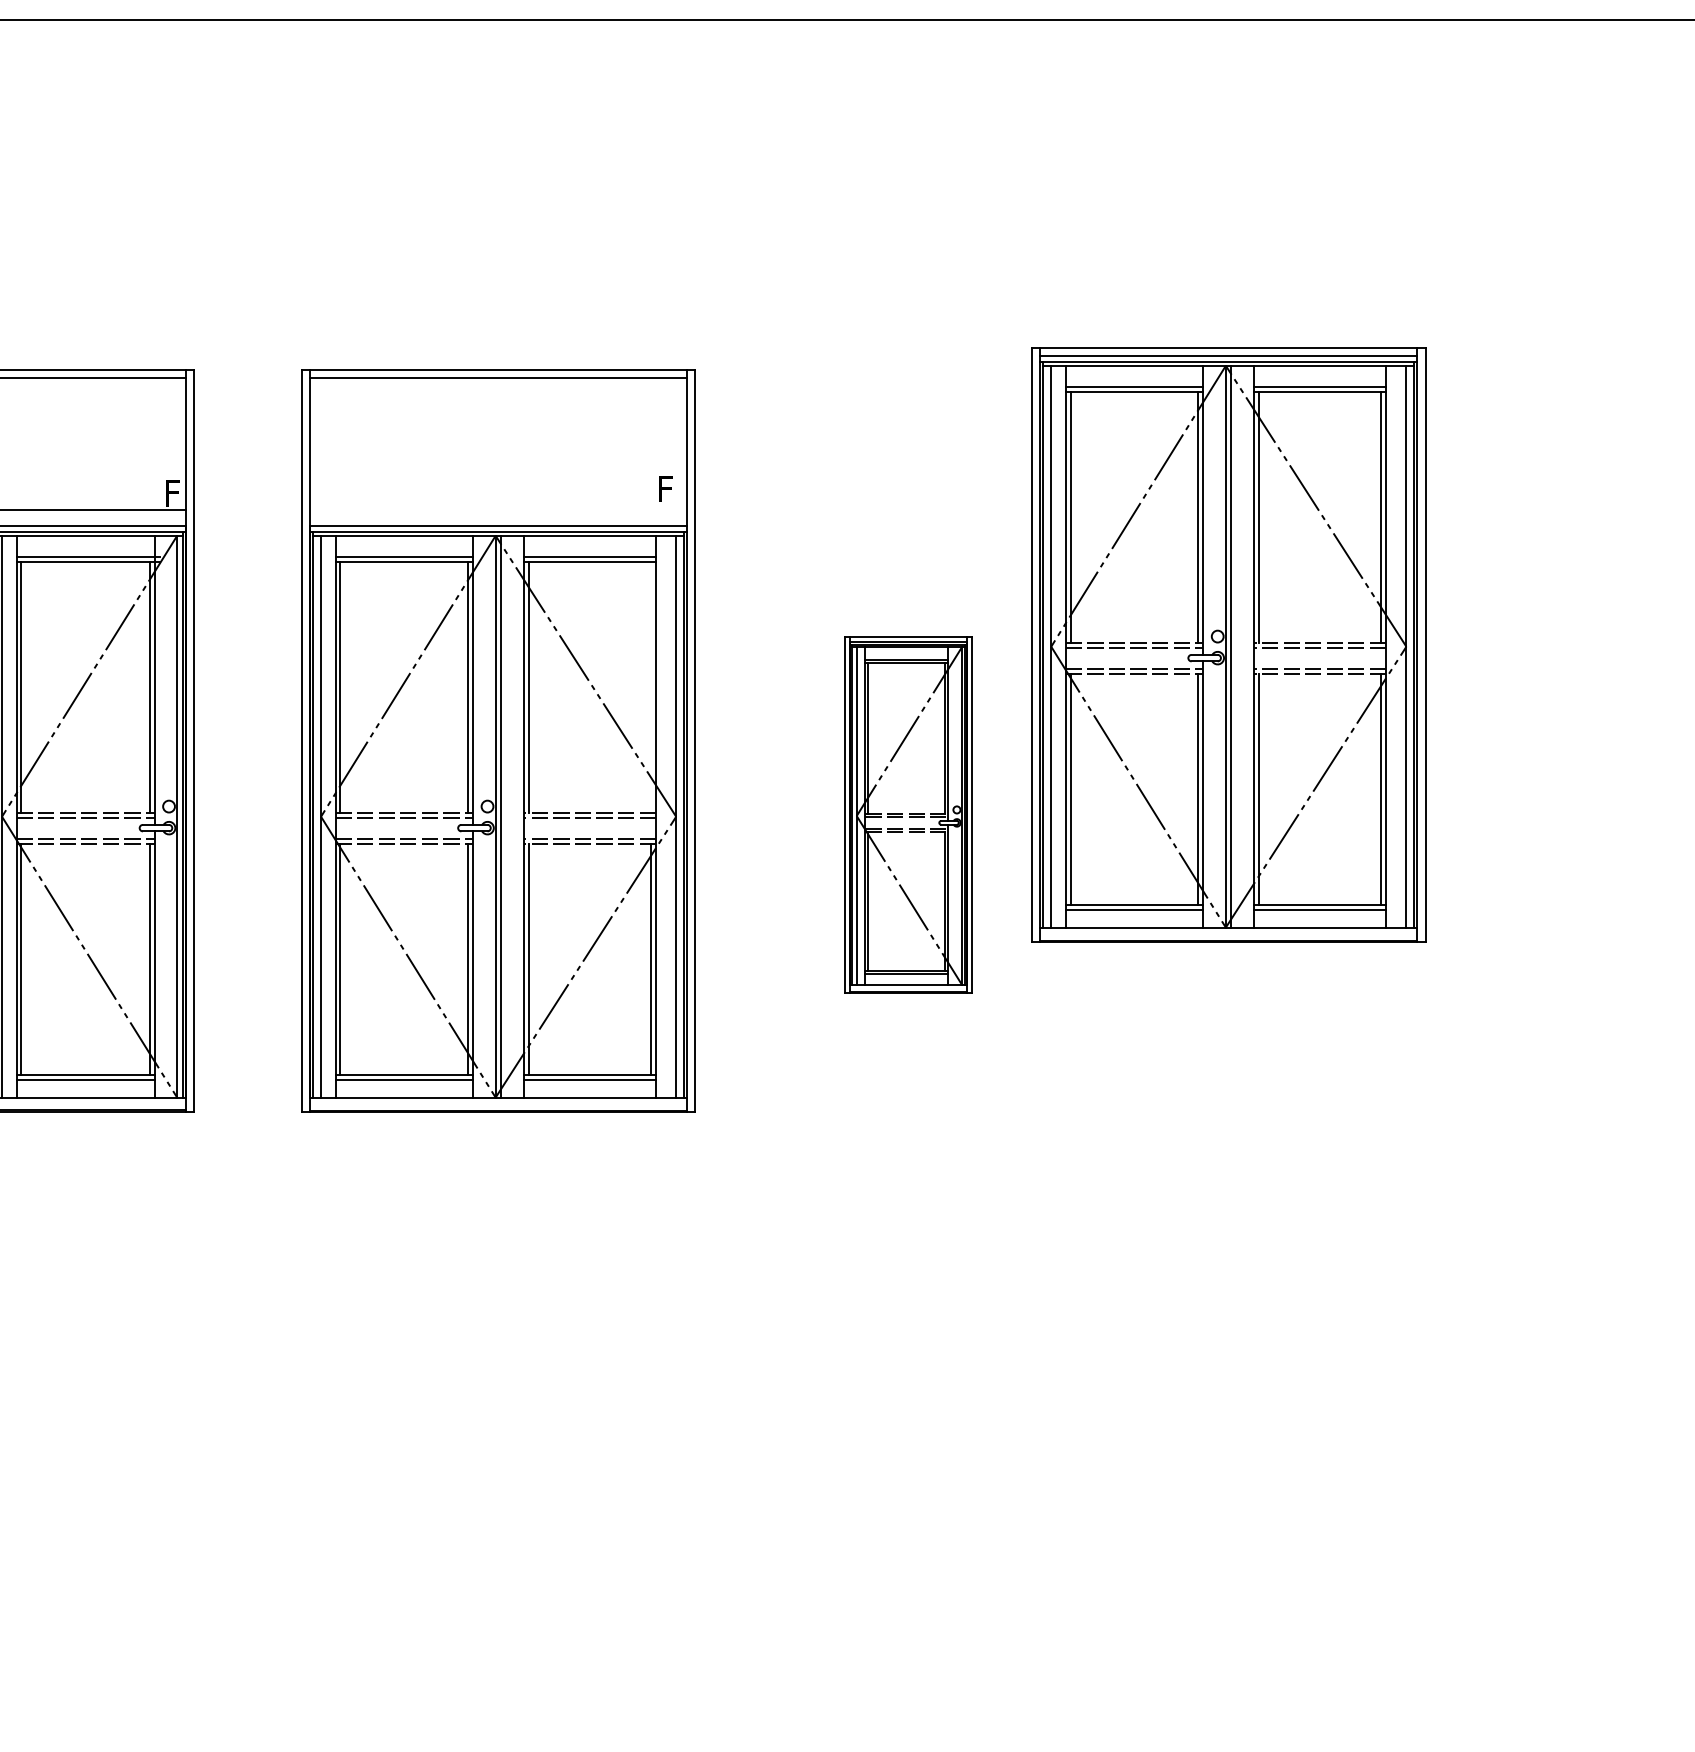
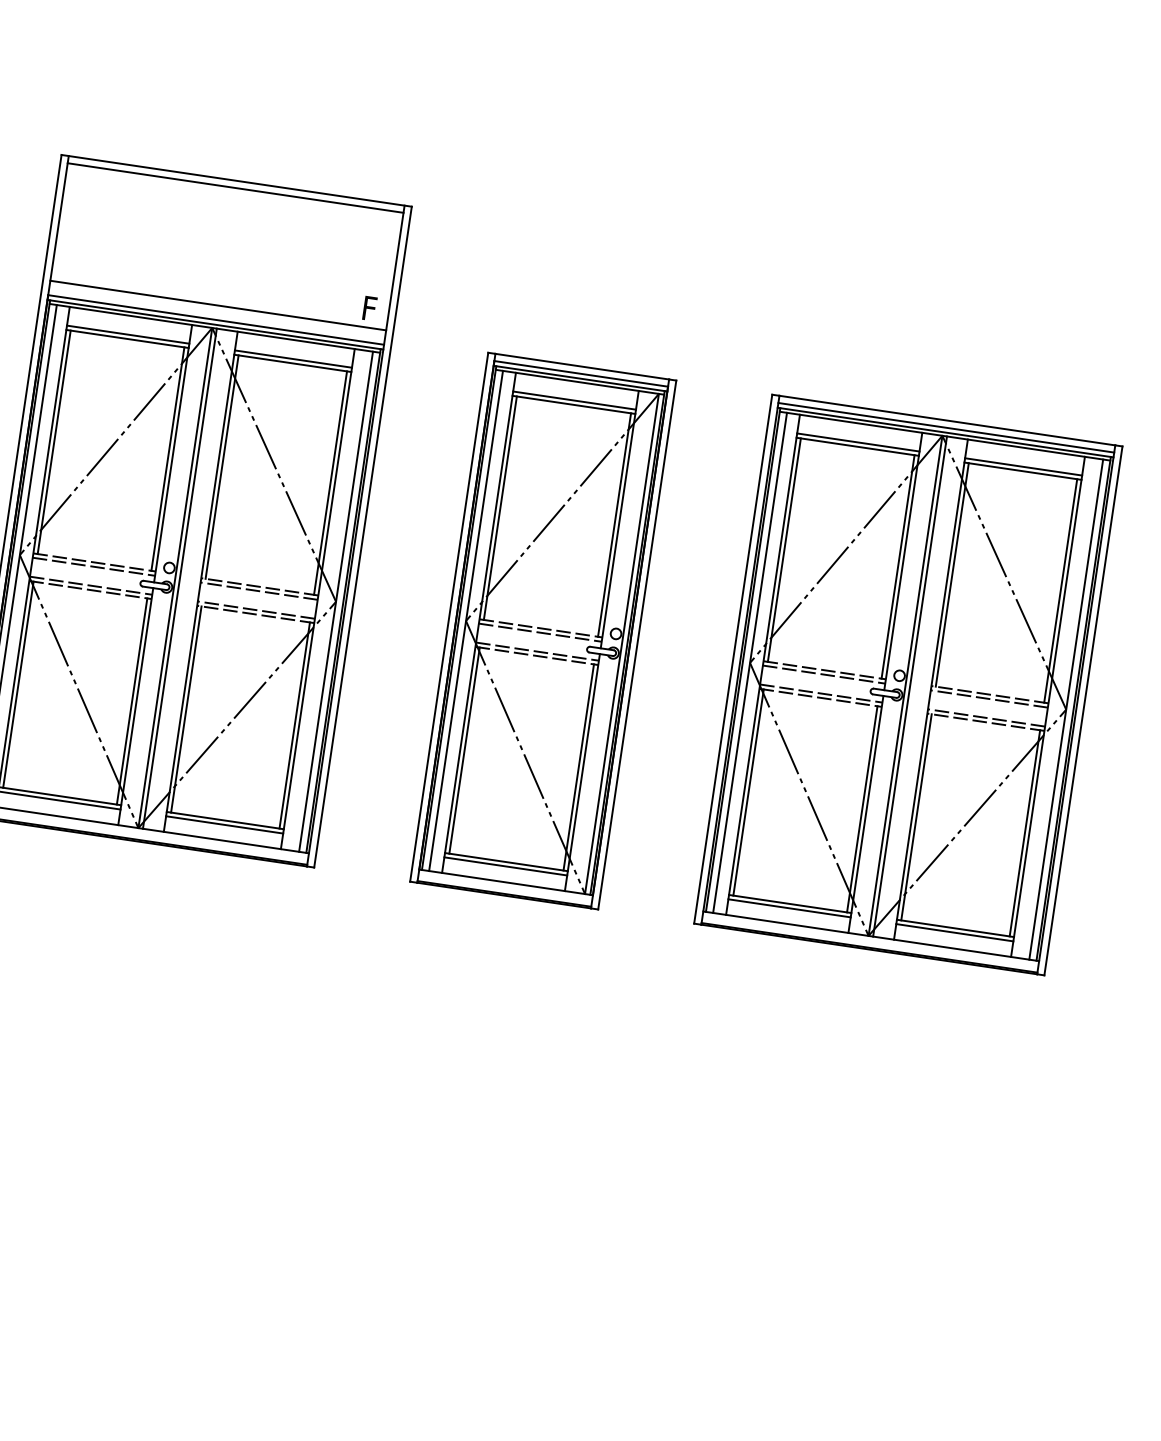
line: (498, 510) -> (218, 305), added
part: (1228, 644) -> (908, 684), moved
line: (650, 686) -> (330, 482), added
part: (908, 814) -> (543, 630), size x1.67

